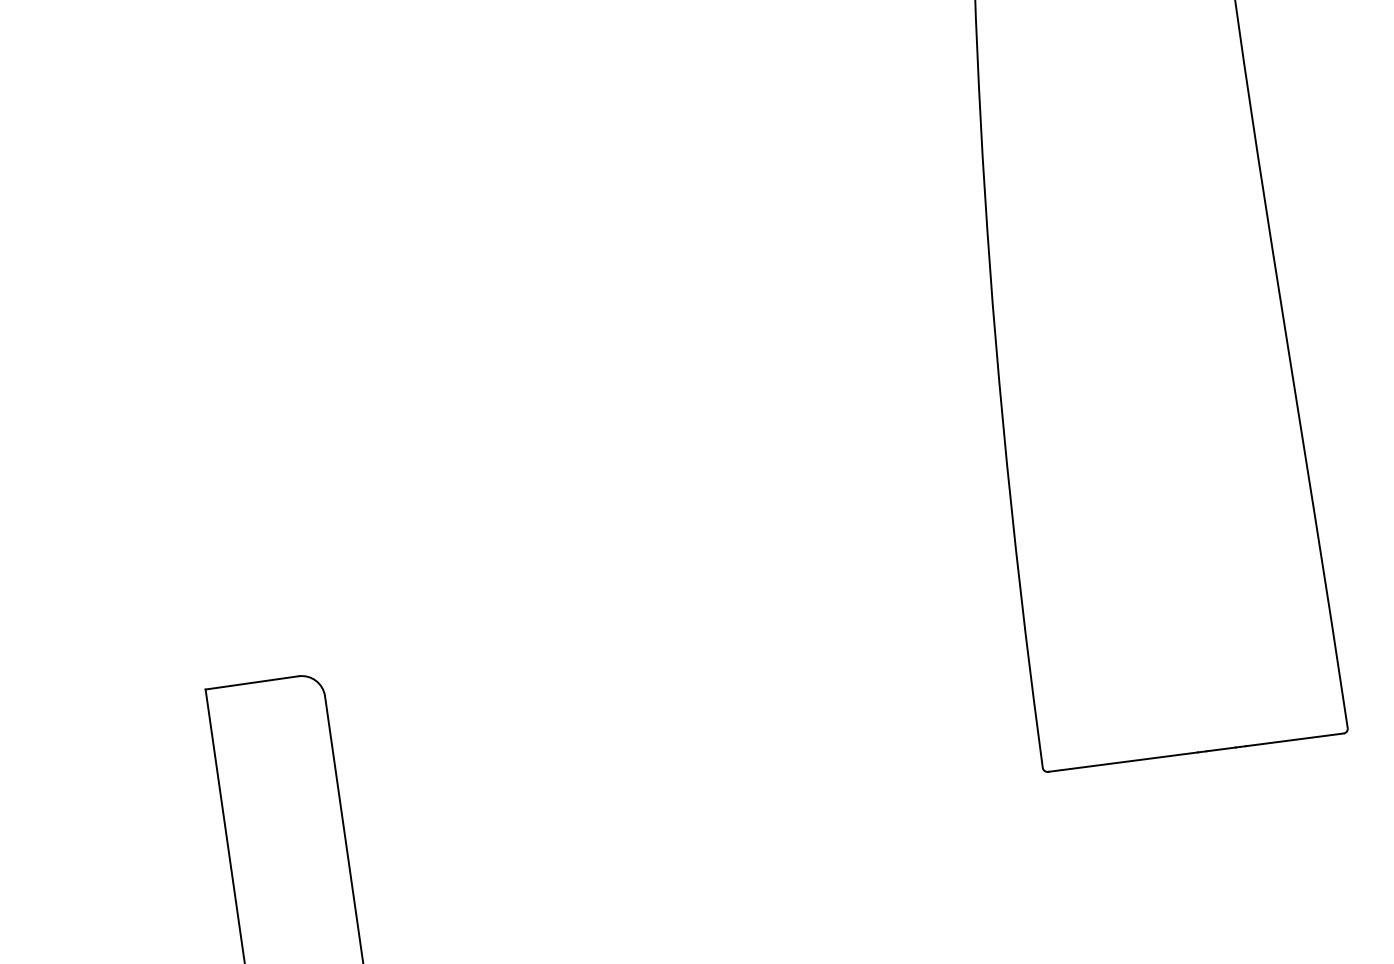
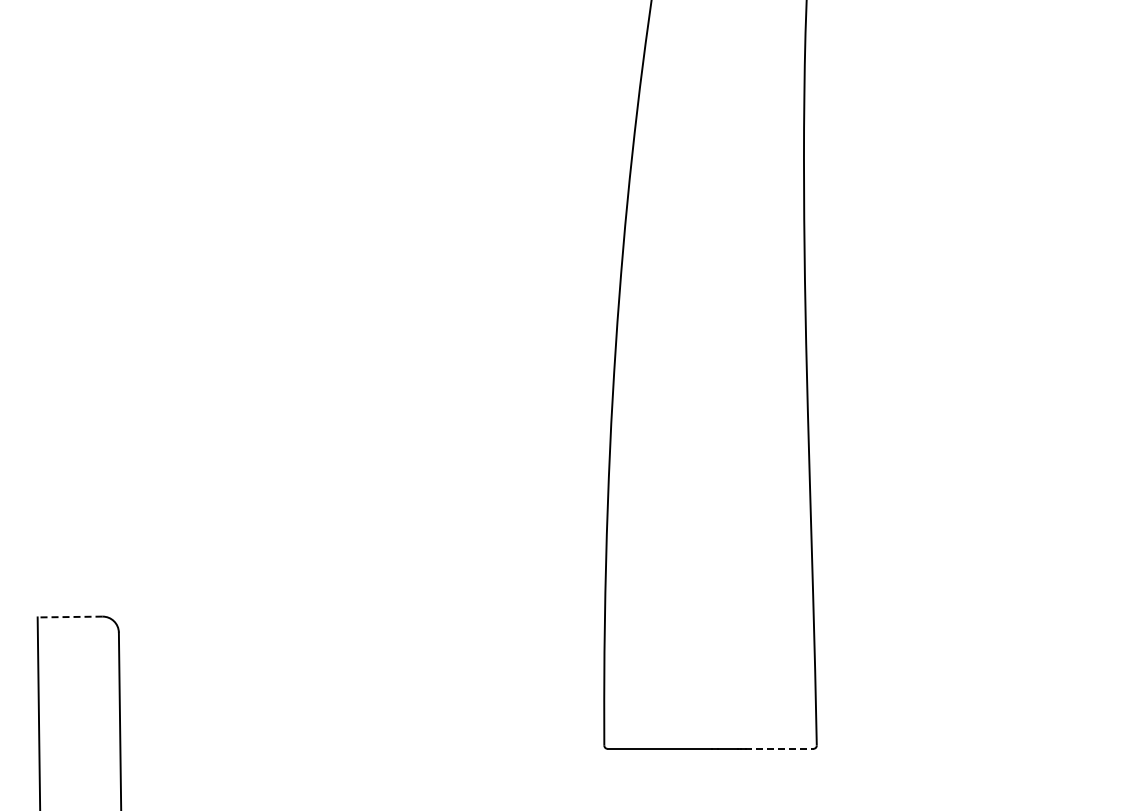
line: (251, 683) -> (69, 617), solid -> dashed
line: (1294, 739) -> (779, 748), solid -> dashed

